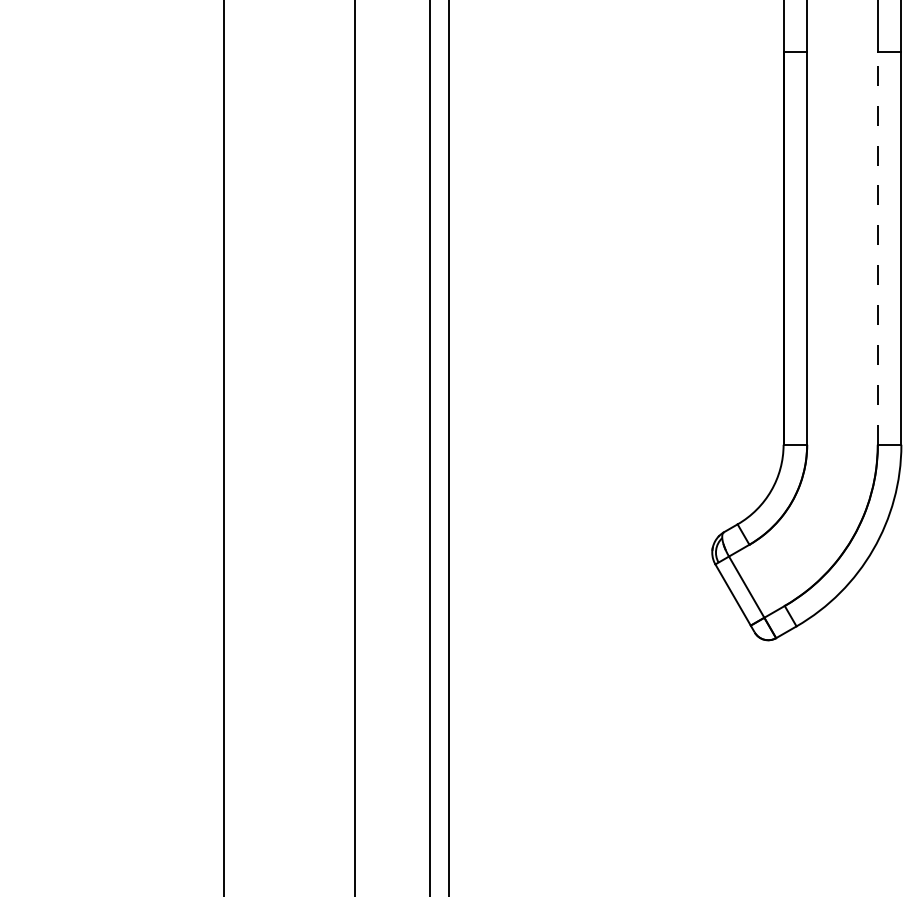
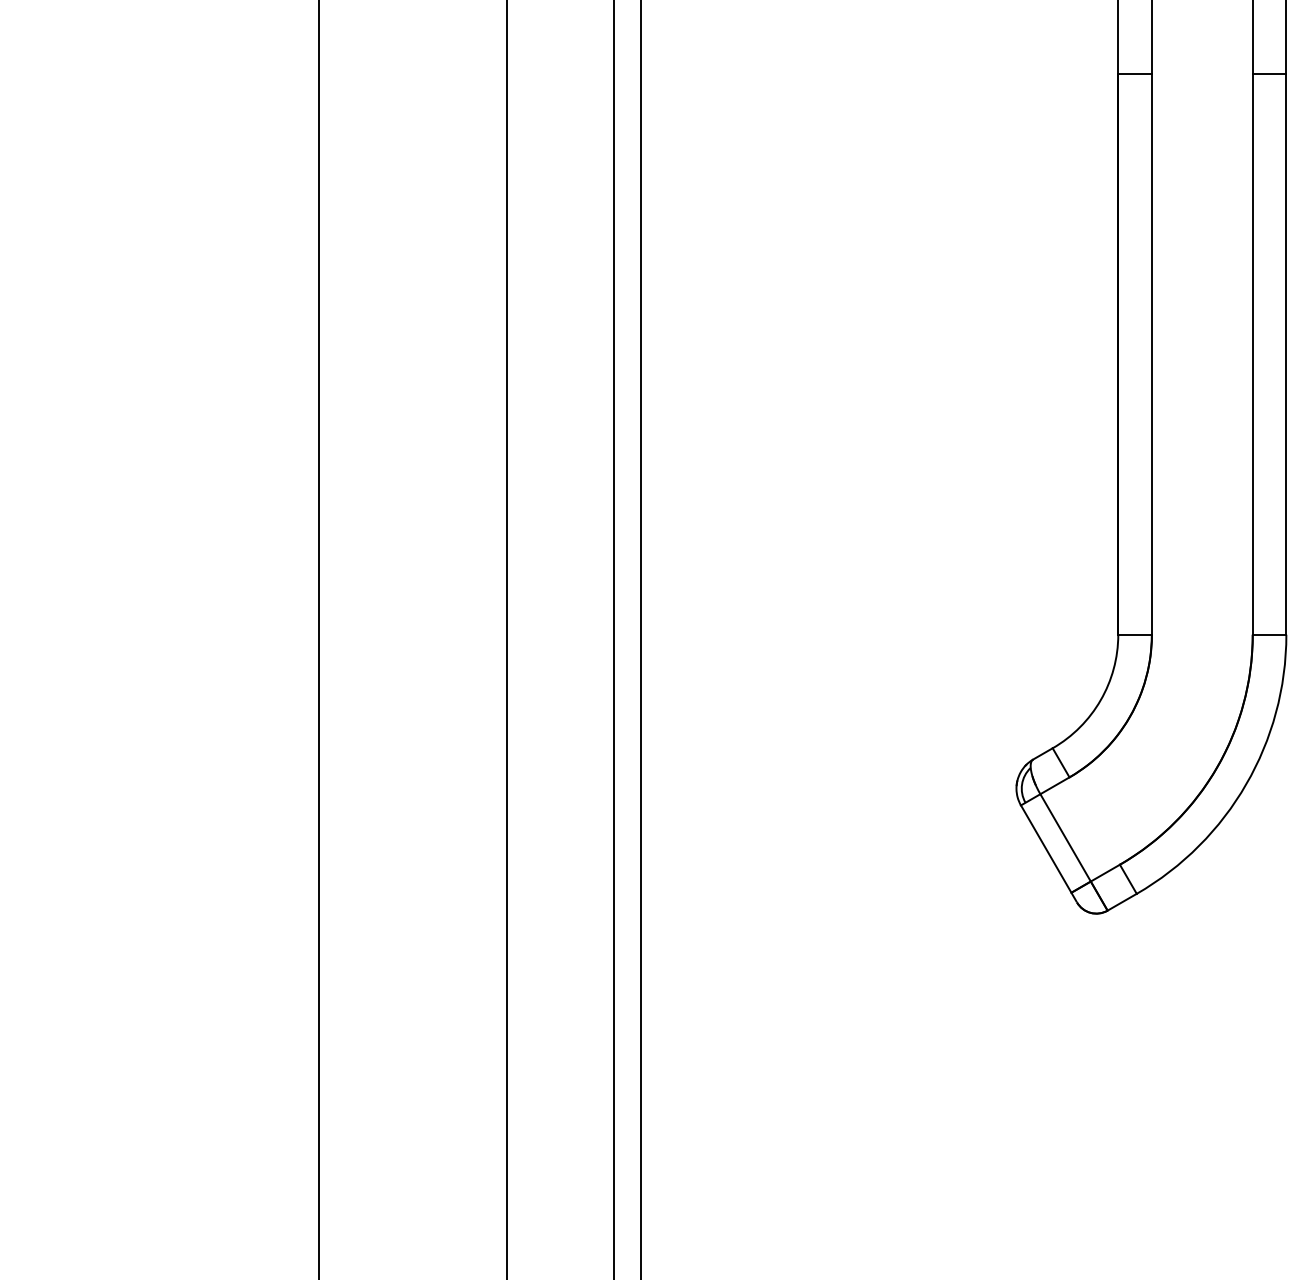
line: (877, 247) -> (1252, 353), dashed -> solid

